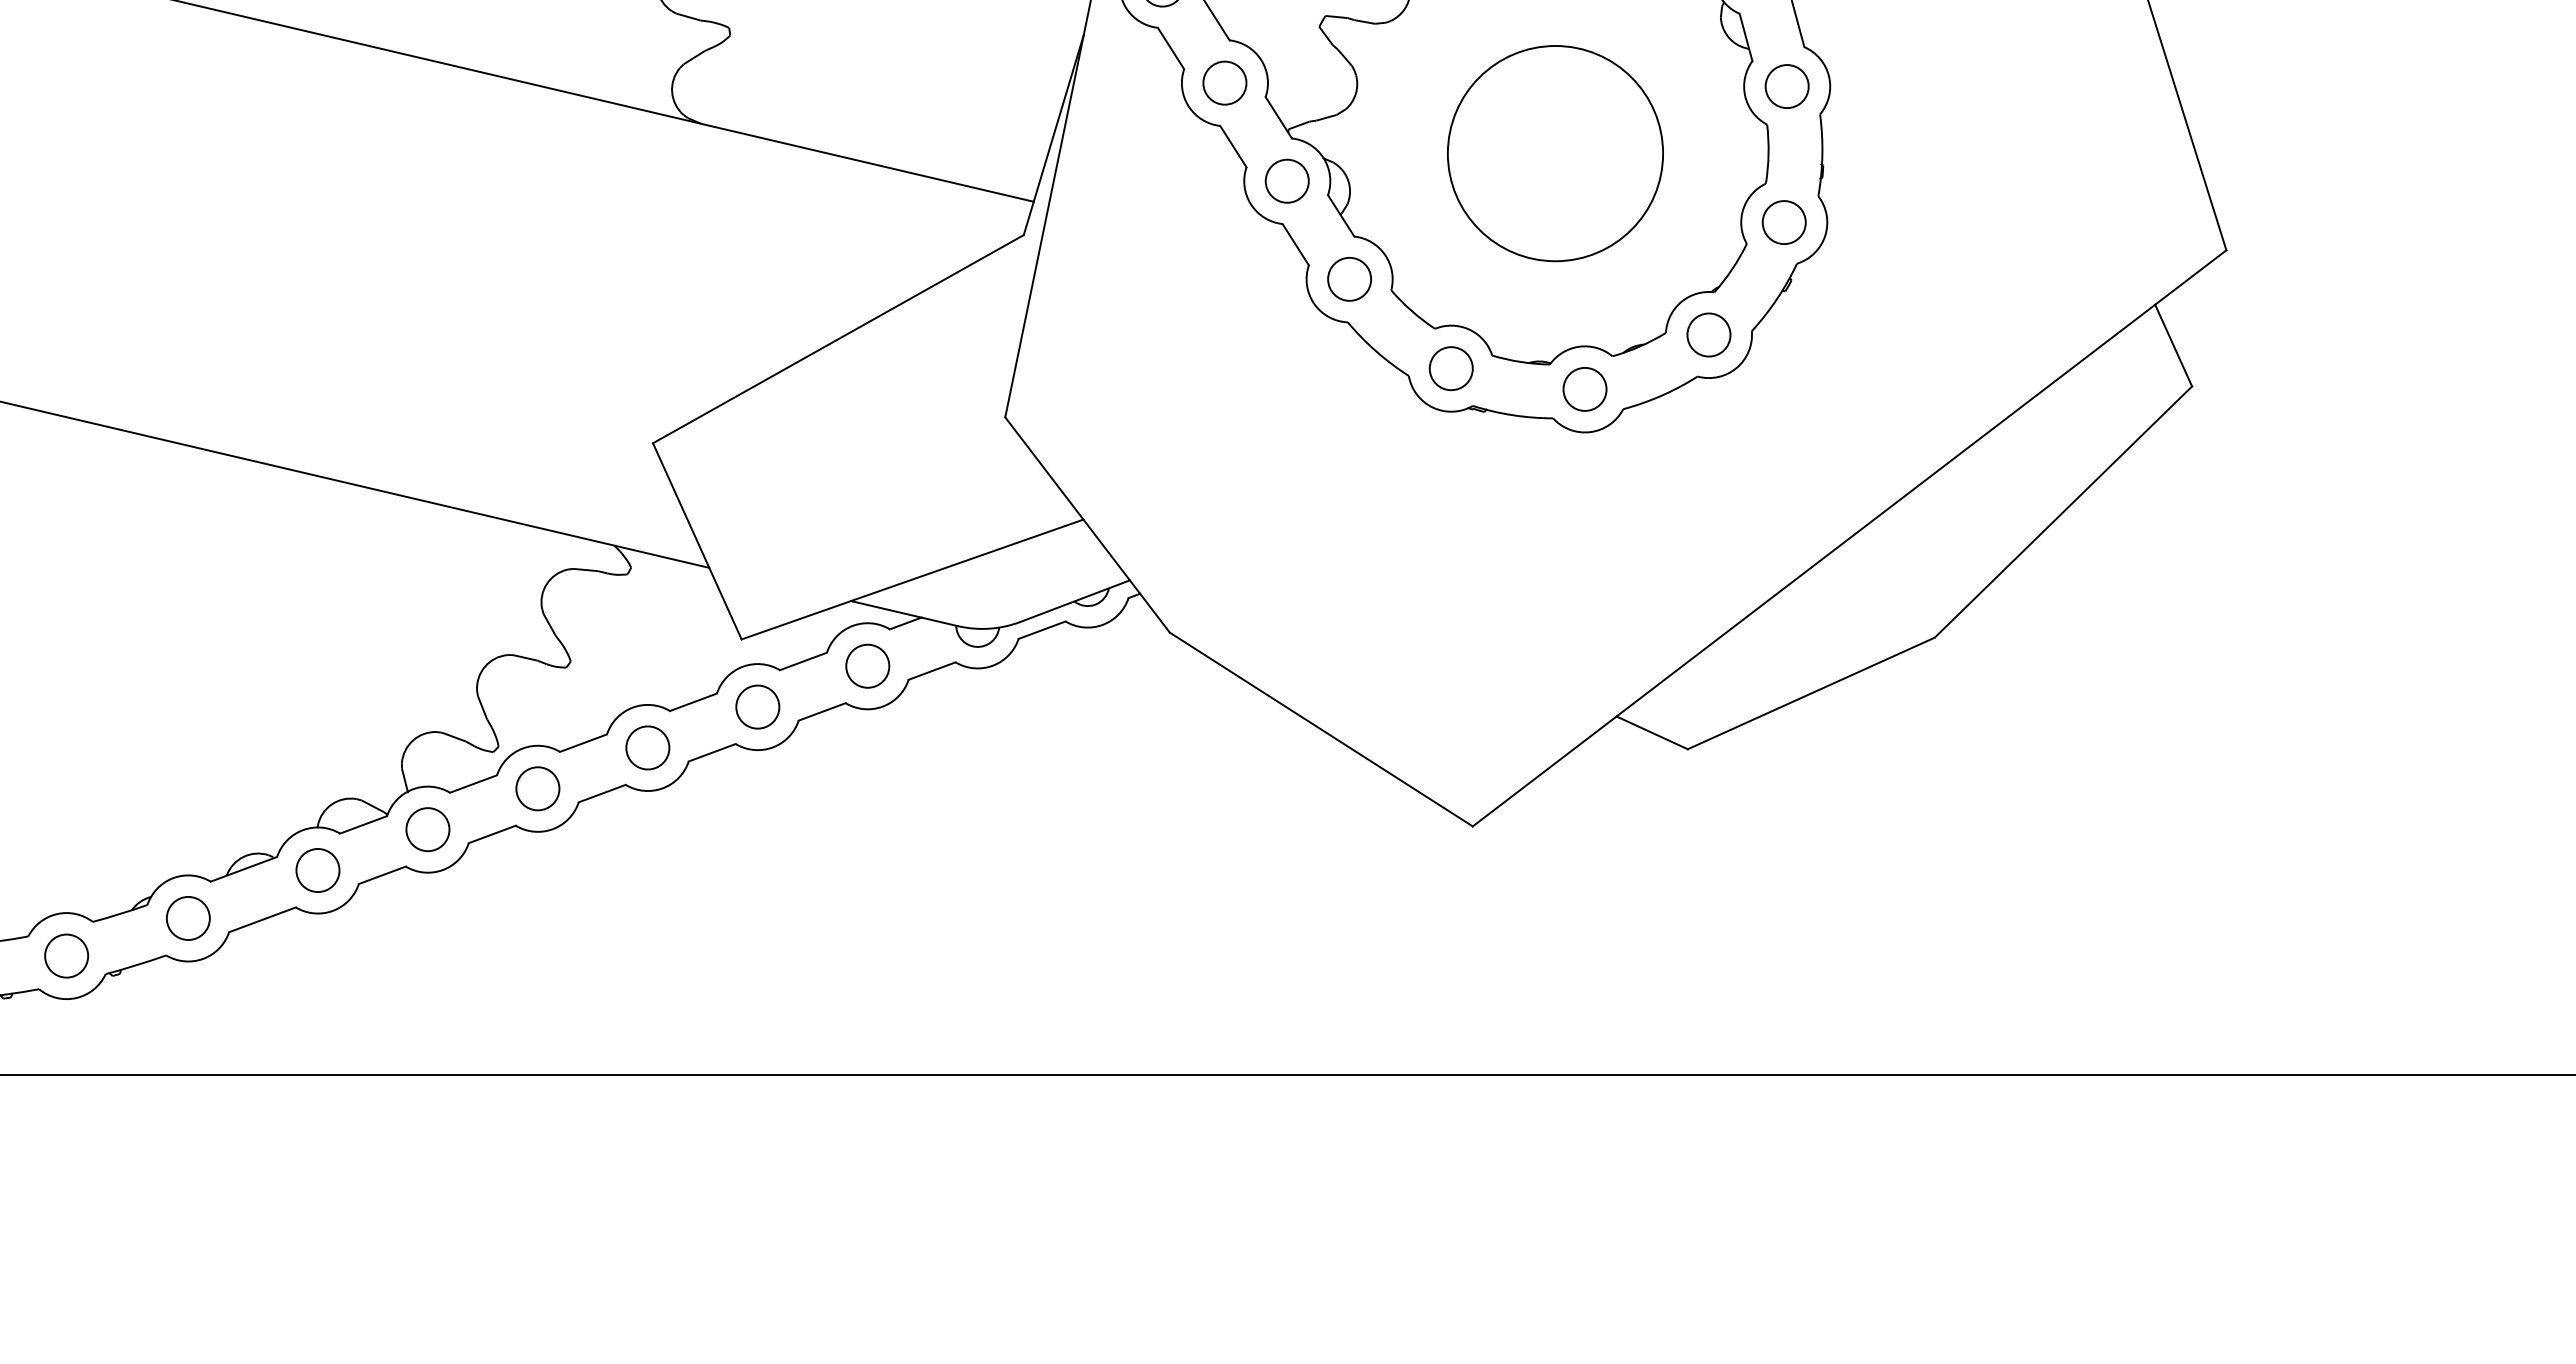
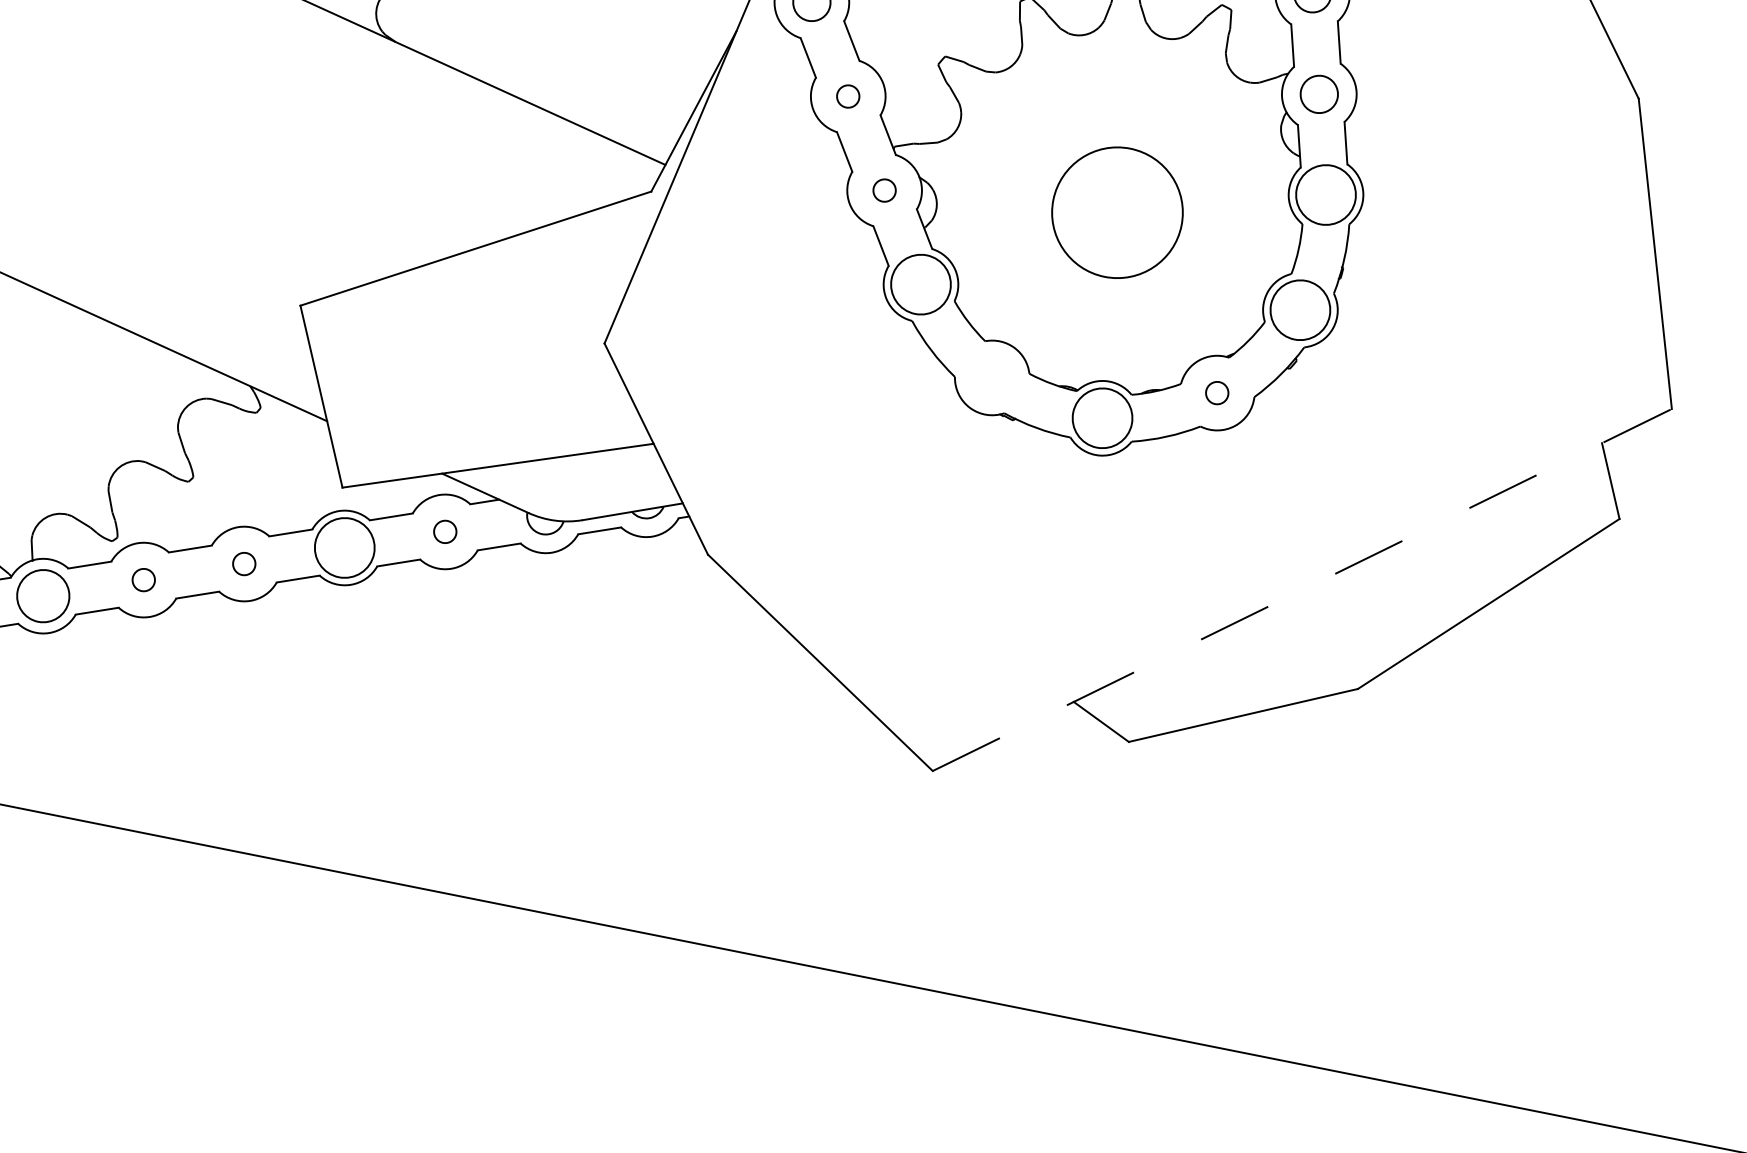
circle: (1224, 82) -> (848, 95), size x0.6
circle: (1786, 86) -> (1325, 194), size x1.6
circle: (1555, 153) -> (1117, 212), size x0.7
circle: (1286, 180) -> (884, 189), size x0.6
circle: (1783, 222) -> (1299, 310), size x1.6
circle: (1349, 278) -> (921, 283), size x1.6
circle: (1708, 334) -> (1216, 392), size x0.6
circle: (1450, 368) -> (991, 377), removed
circle: (1584, 388) -> (1102, 417), size x1.6
line: (1850, 538) -> (1303, 590), solid -> dashed
circle: (867, 665) -> (445, 531), size x0.6
circle: (757, 706) -> (344, 547), size x1.6
circle: (647, 747) -> (244, 563), size x0.6
circle: (537, 788) -> (143, 579), size x0.6
circle: (427, 829) -> (42, 595), size x1.4

